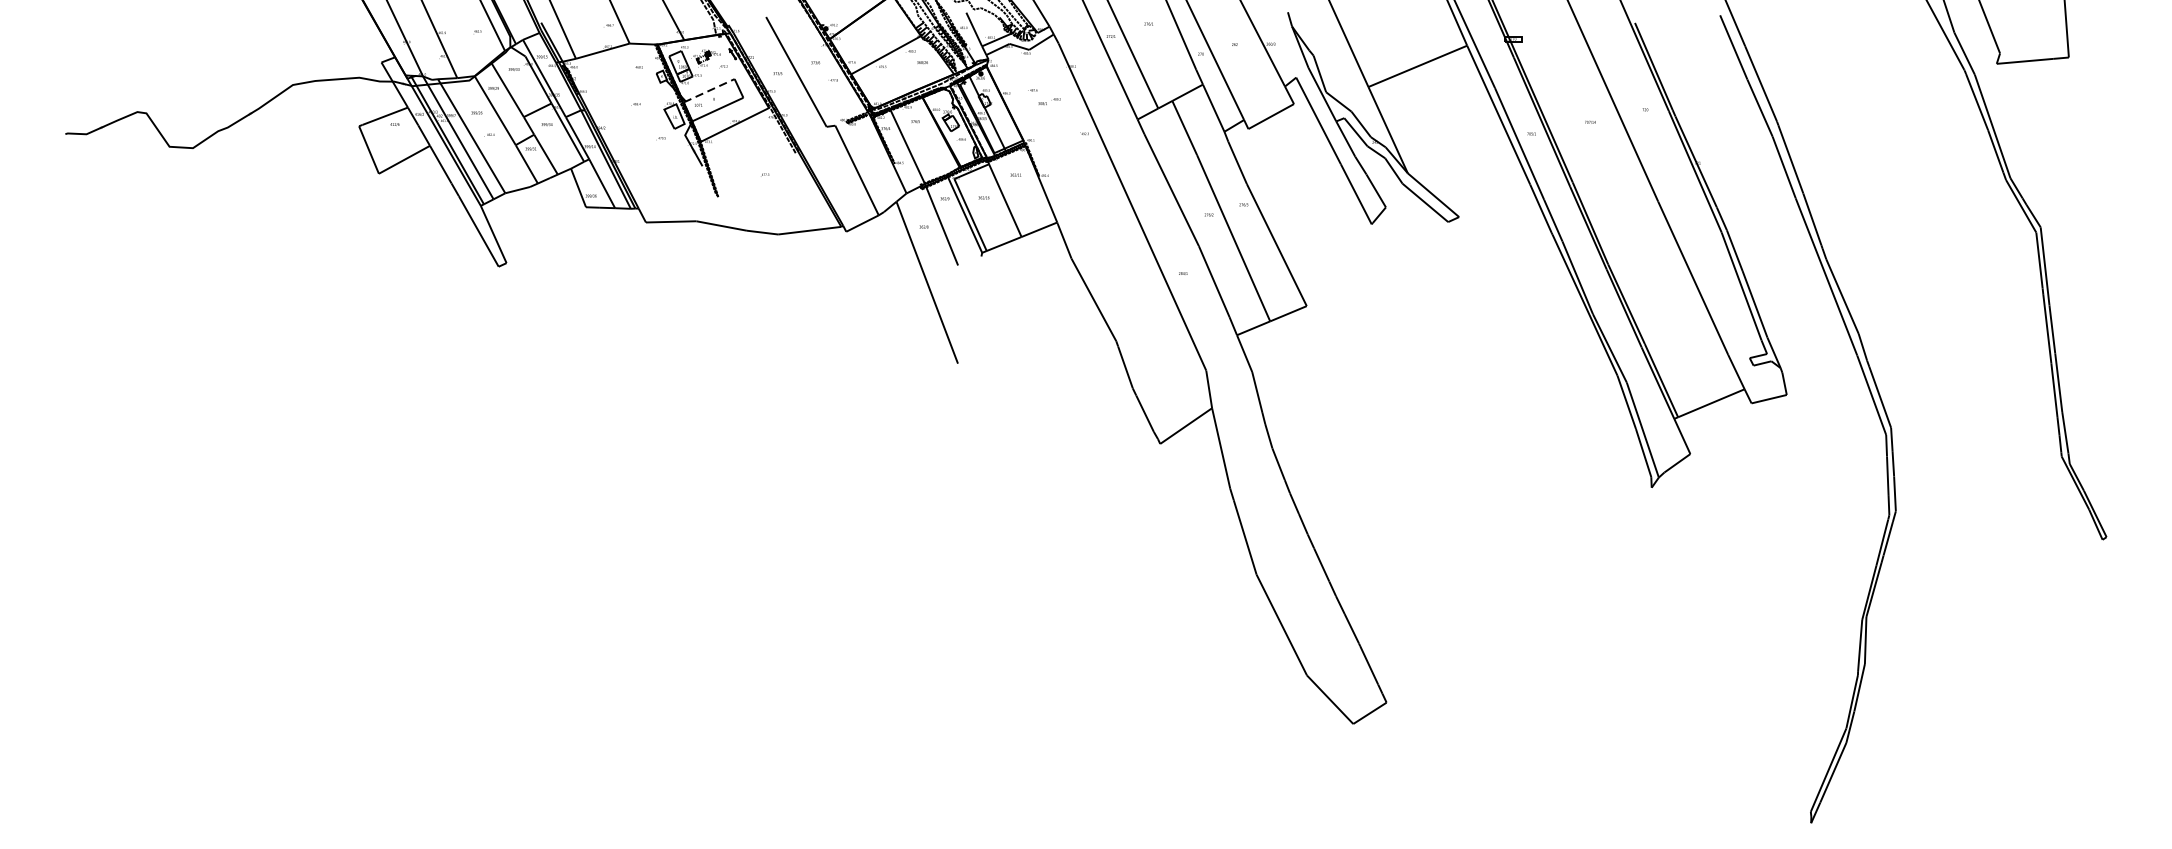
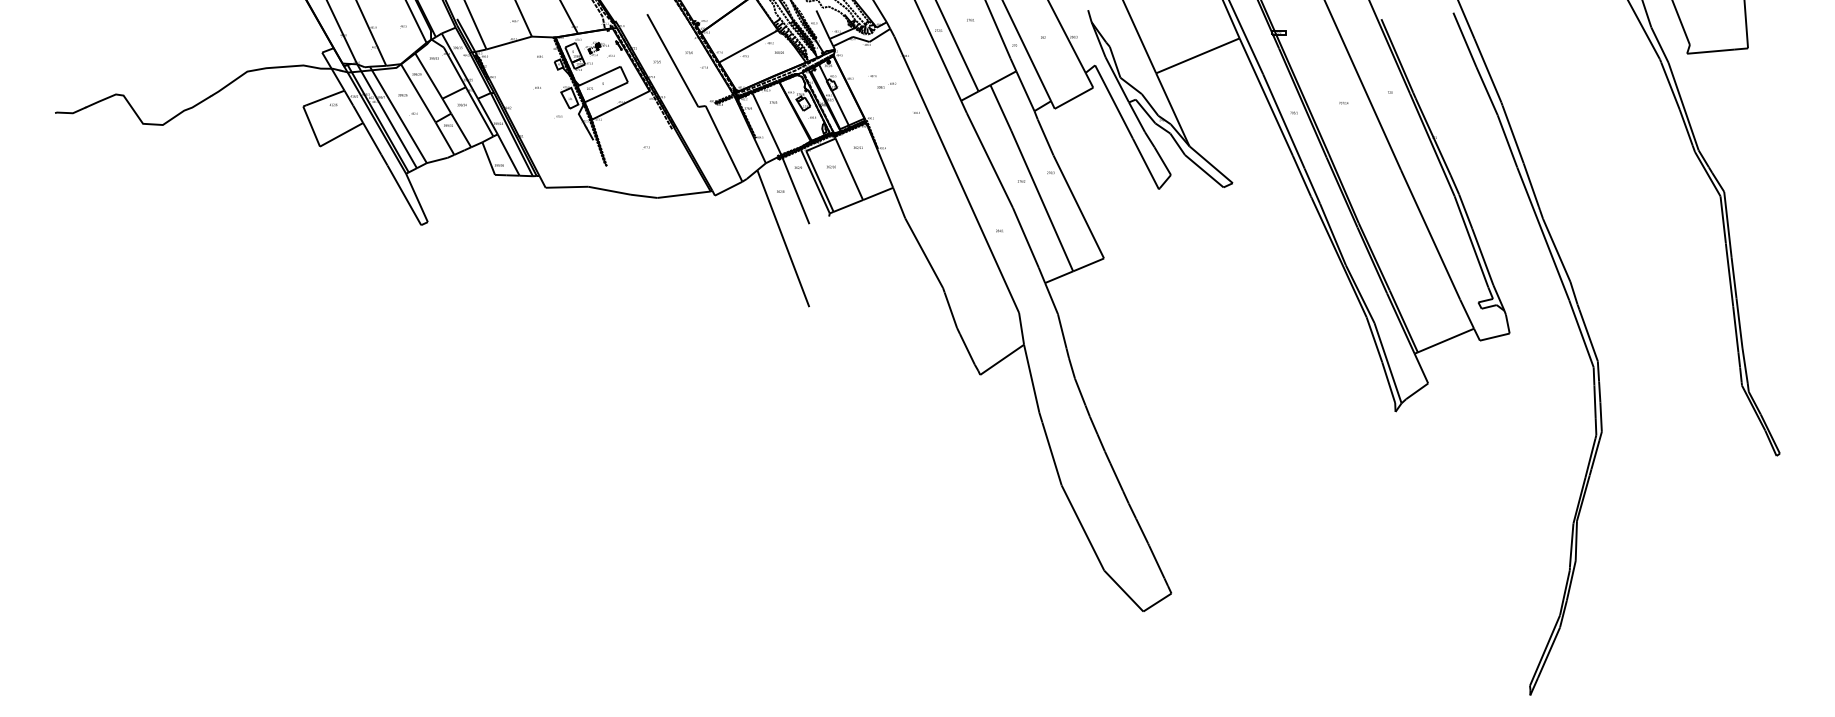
line: (709, 90) -> (599, 76), dashed -> solid

